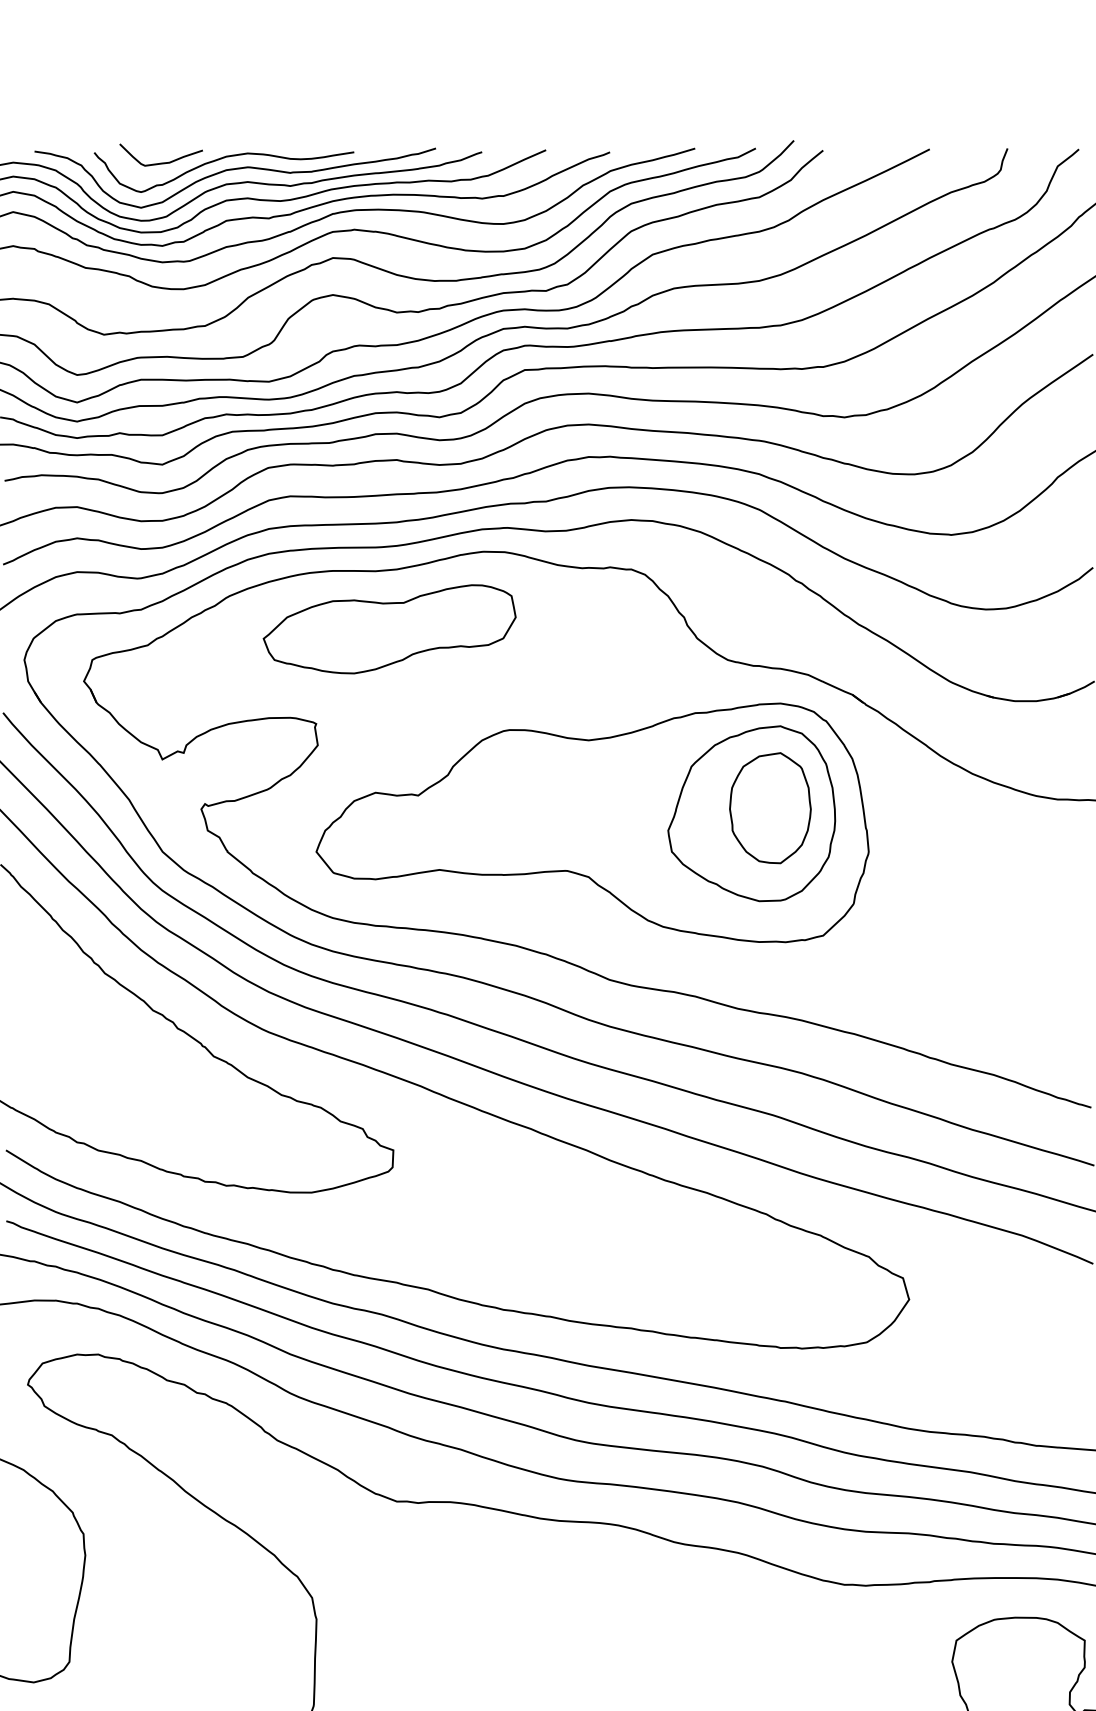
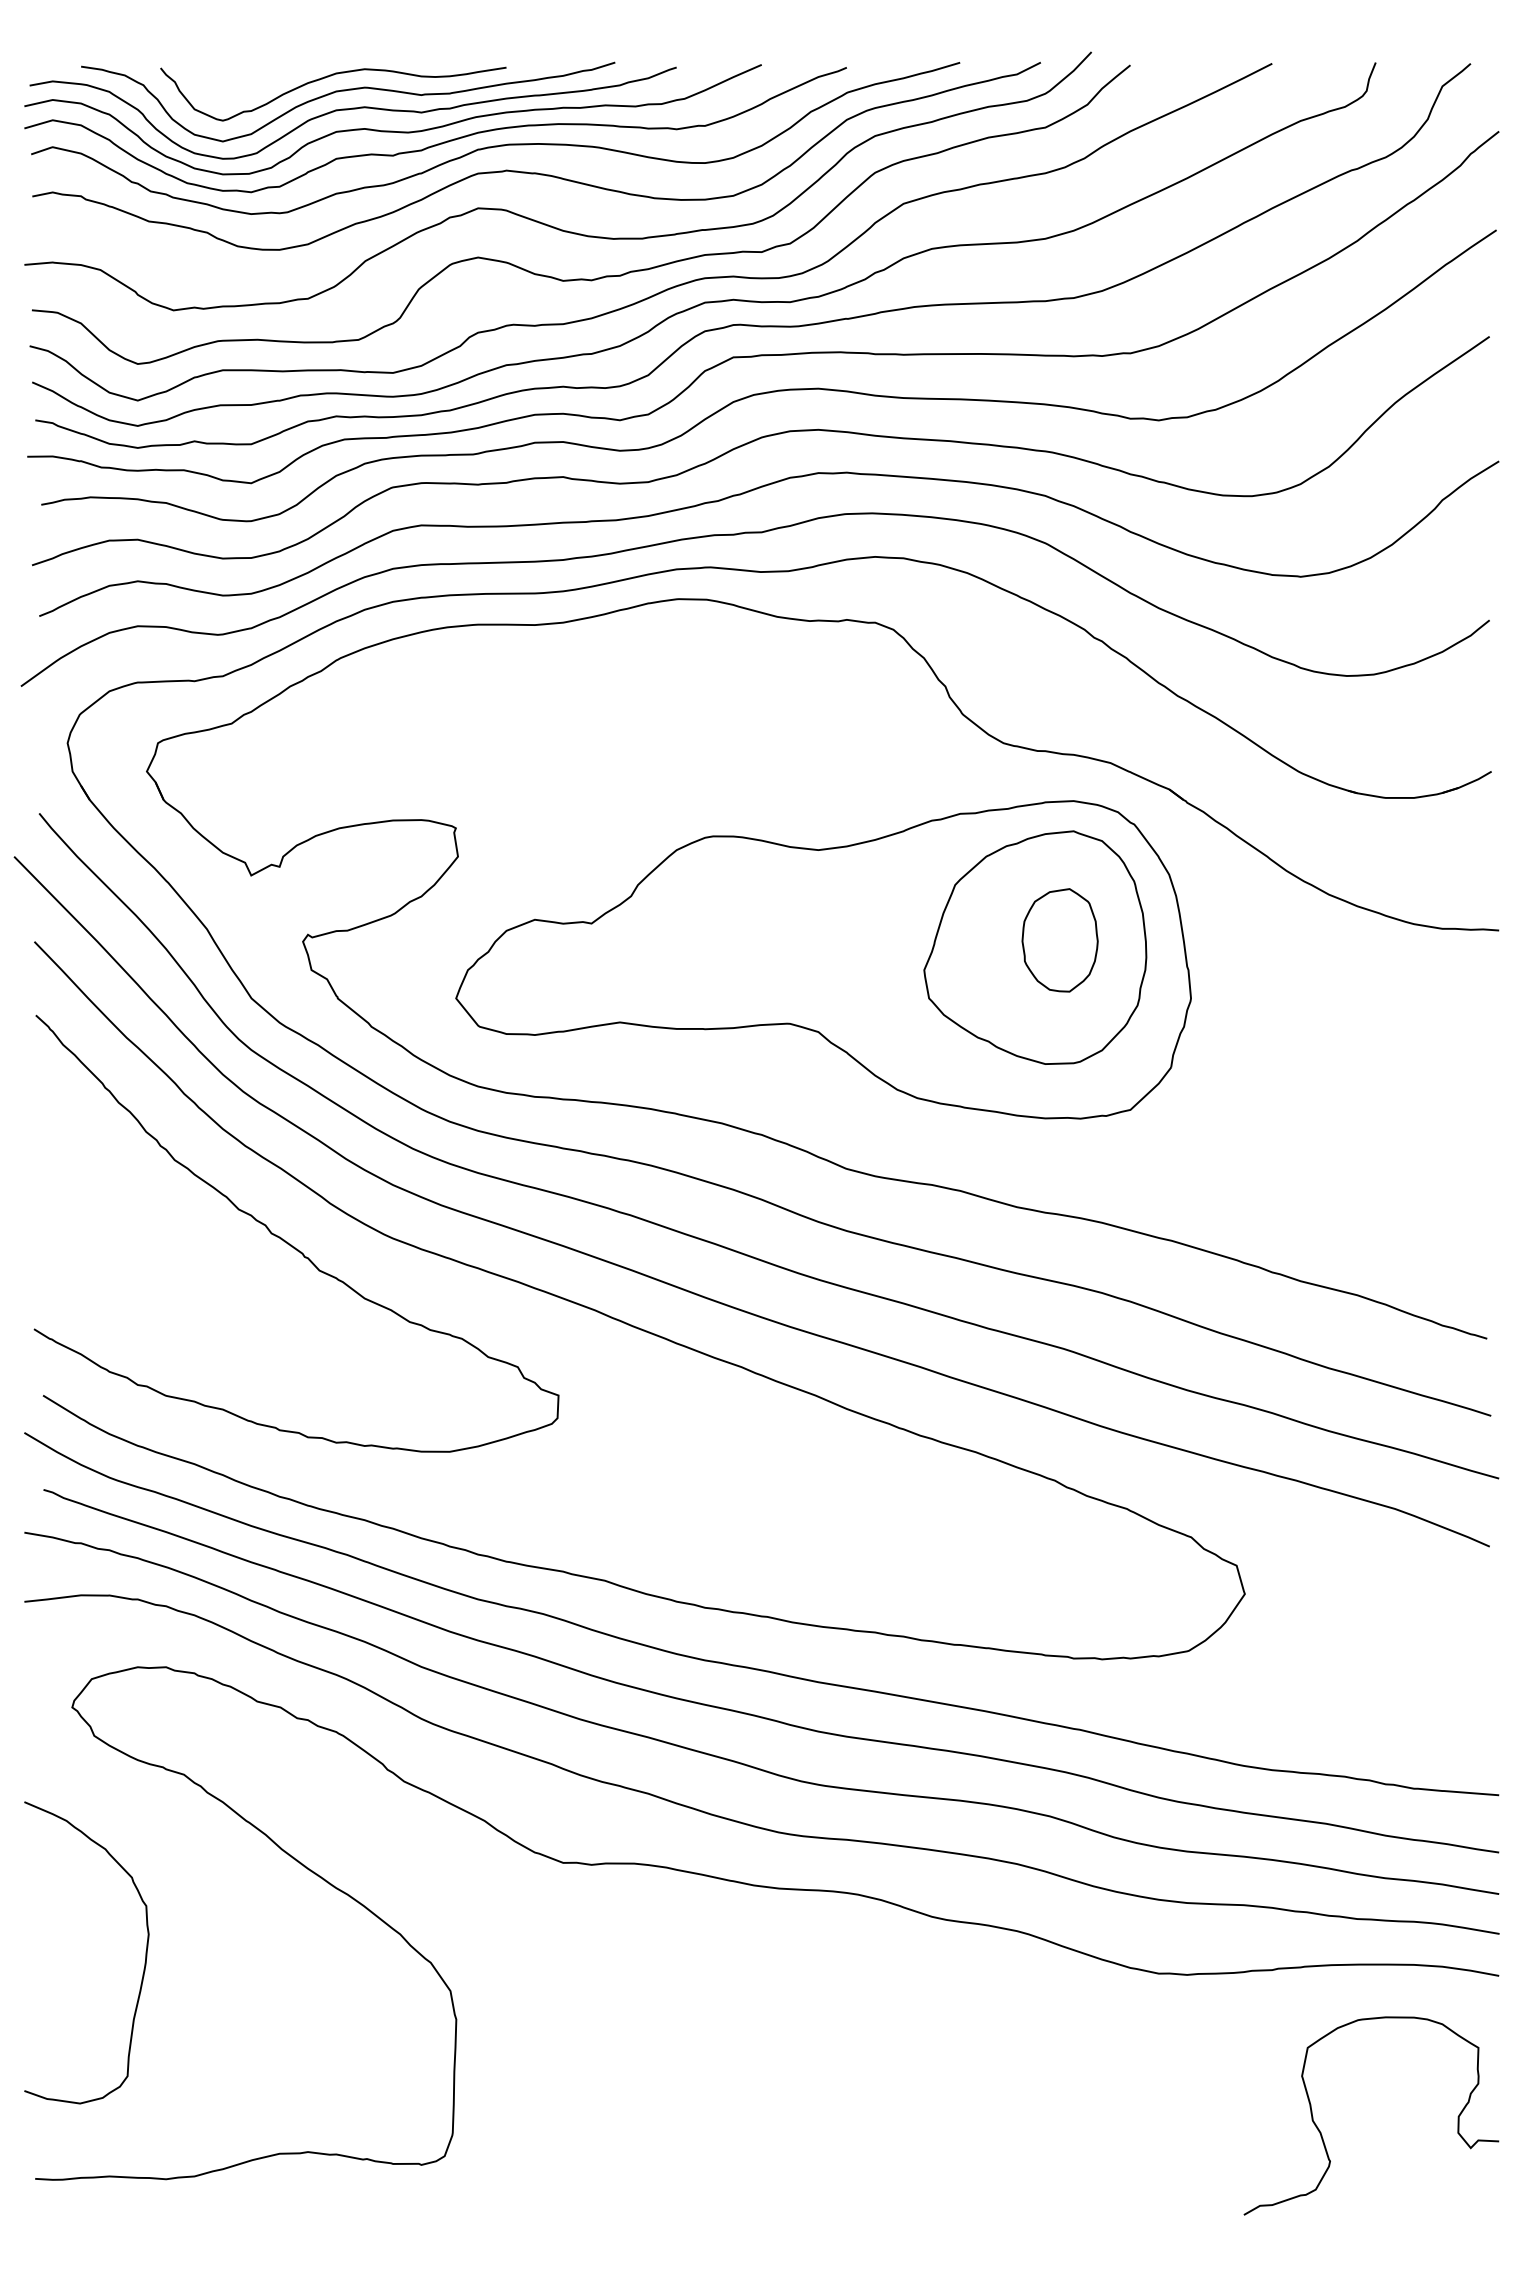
curve: (161, 162) -> (249, 81), removed
part: (389, 628) -> (553, 701), removed
part: (769, 808) -> (1059, 940), size x0.7

